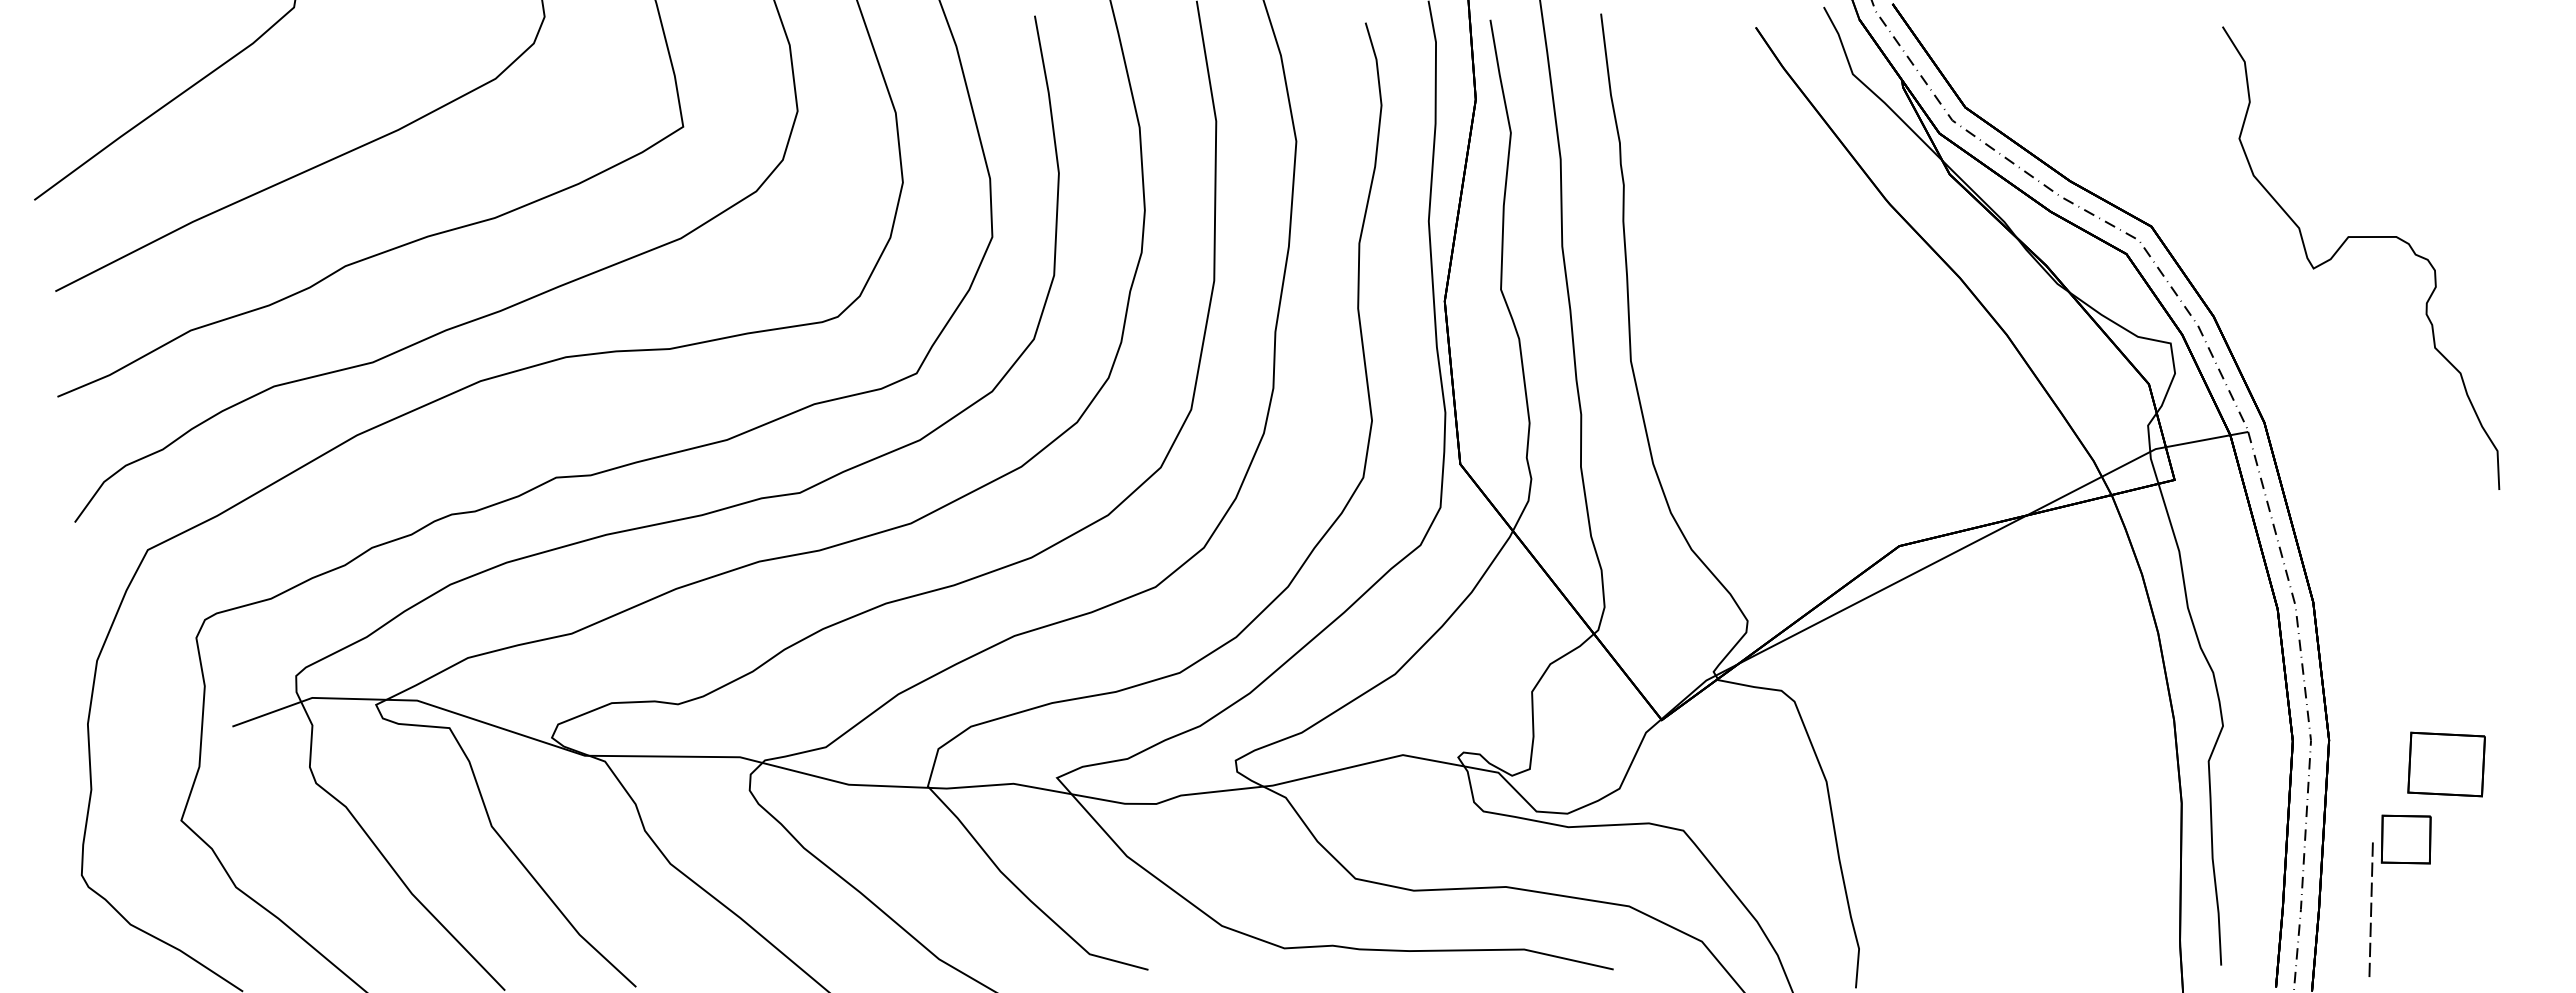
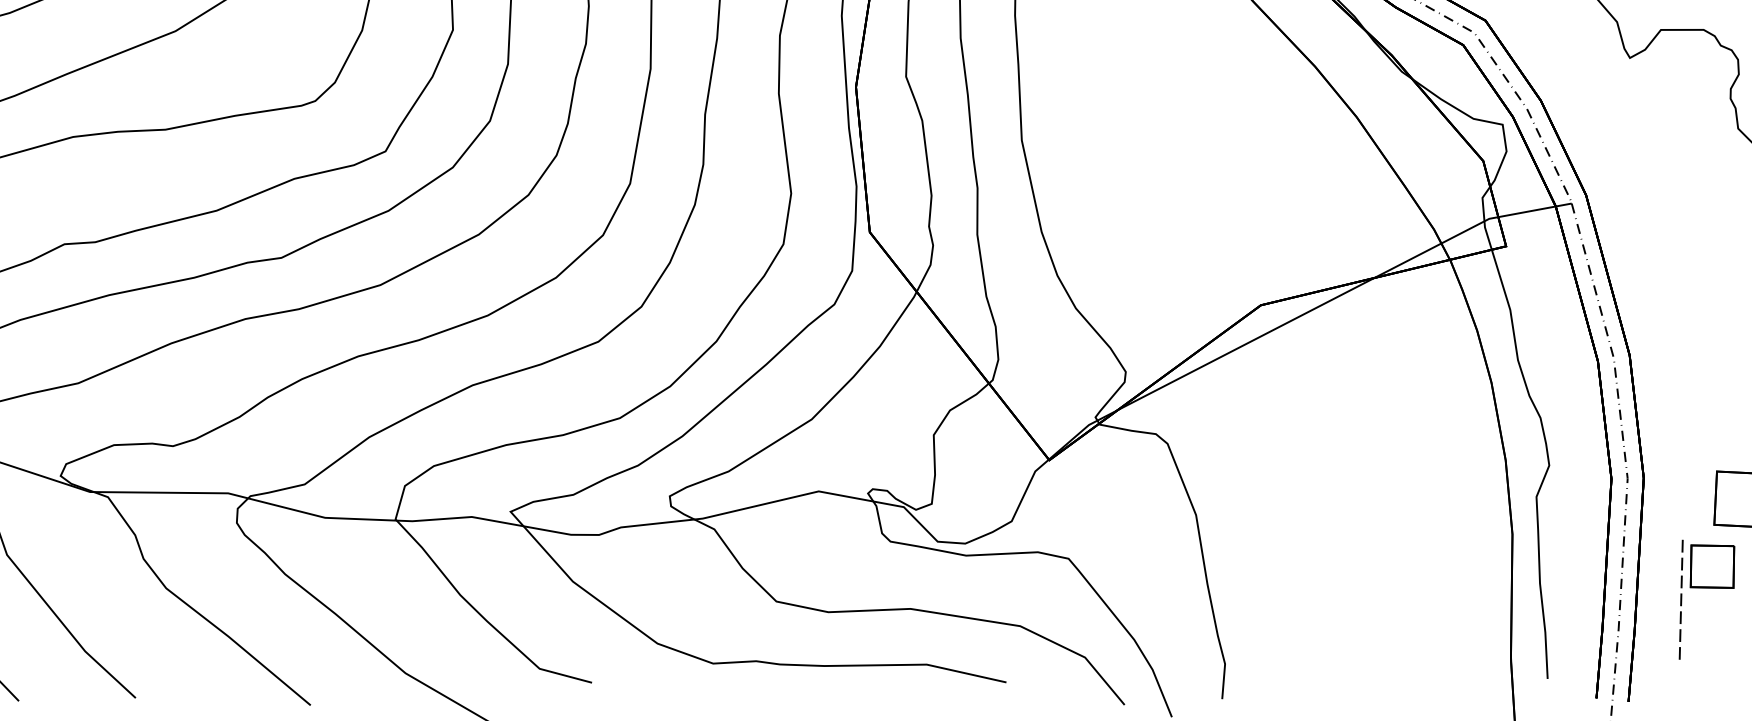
line: (2370, 909) -> (1680, 599), moved

